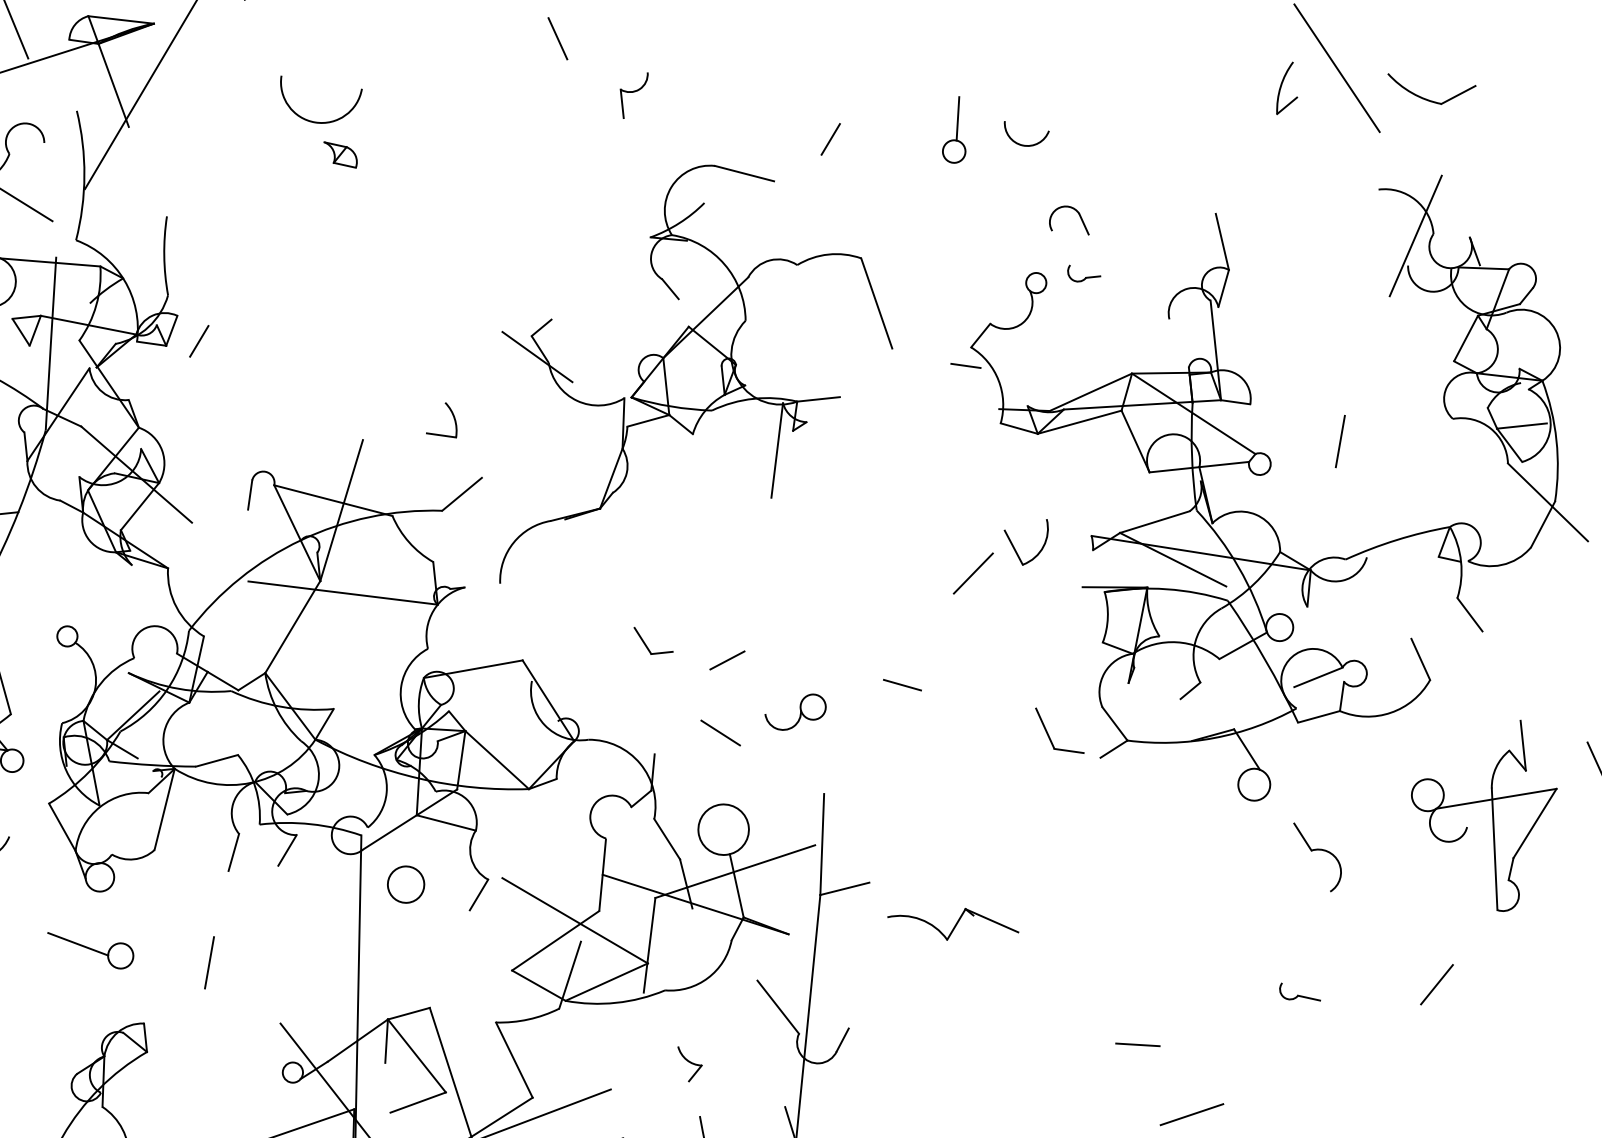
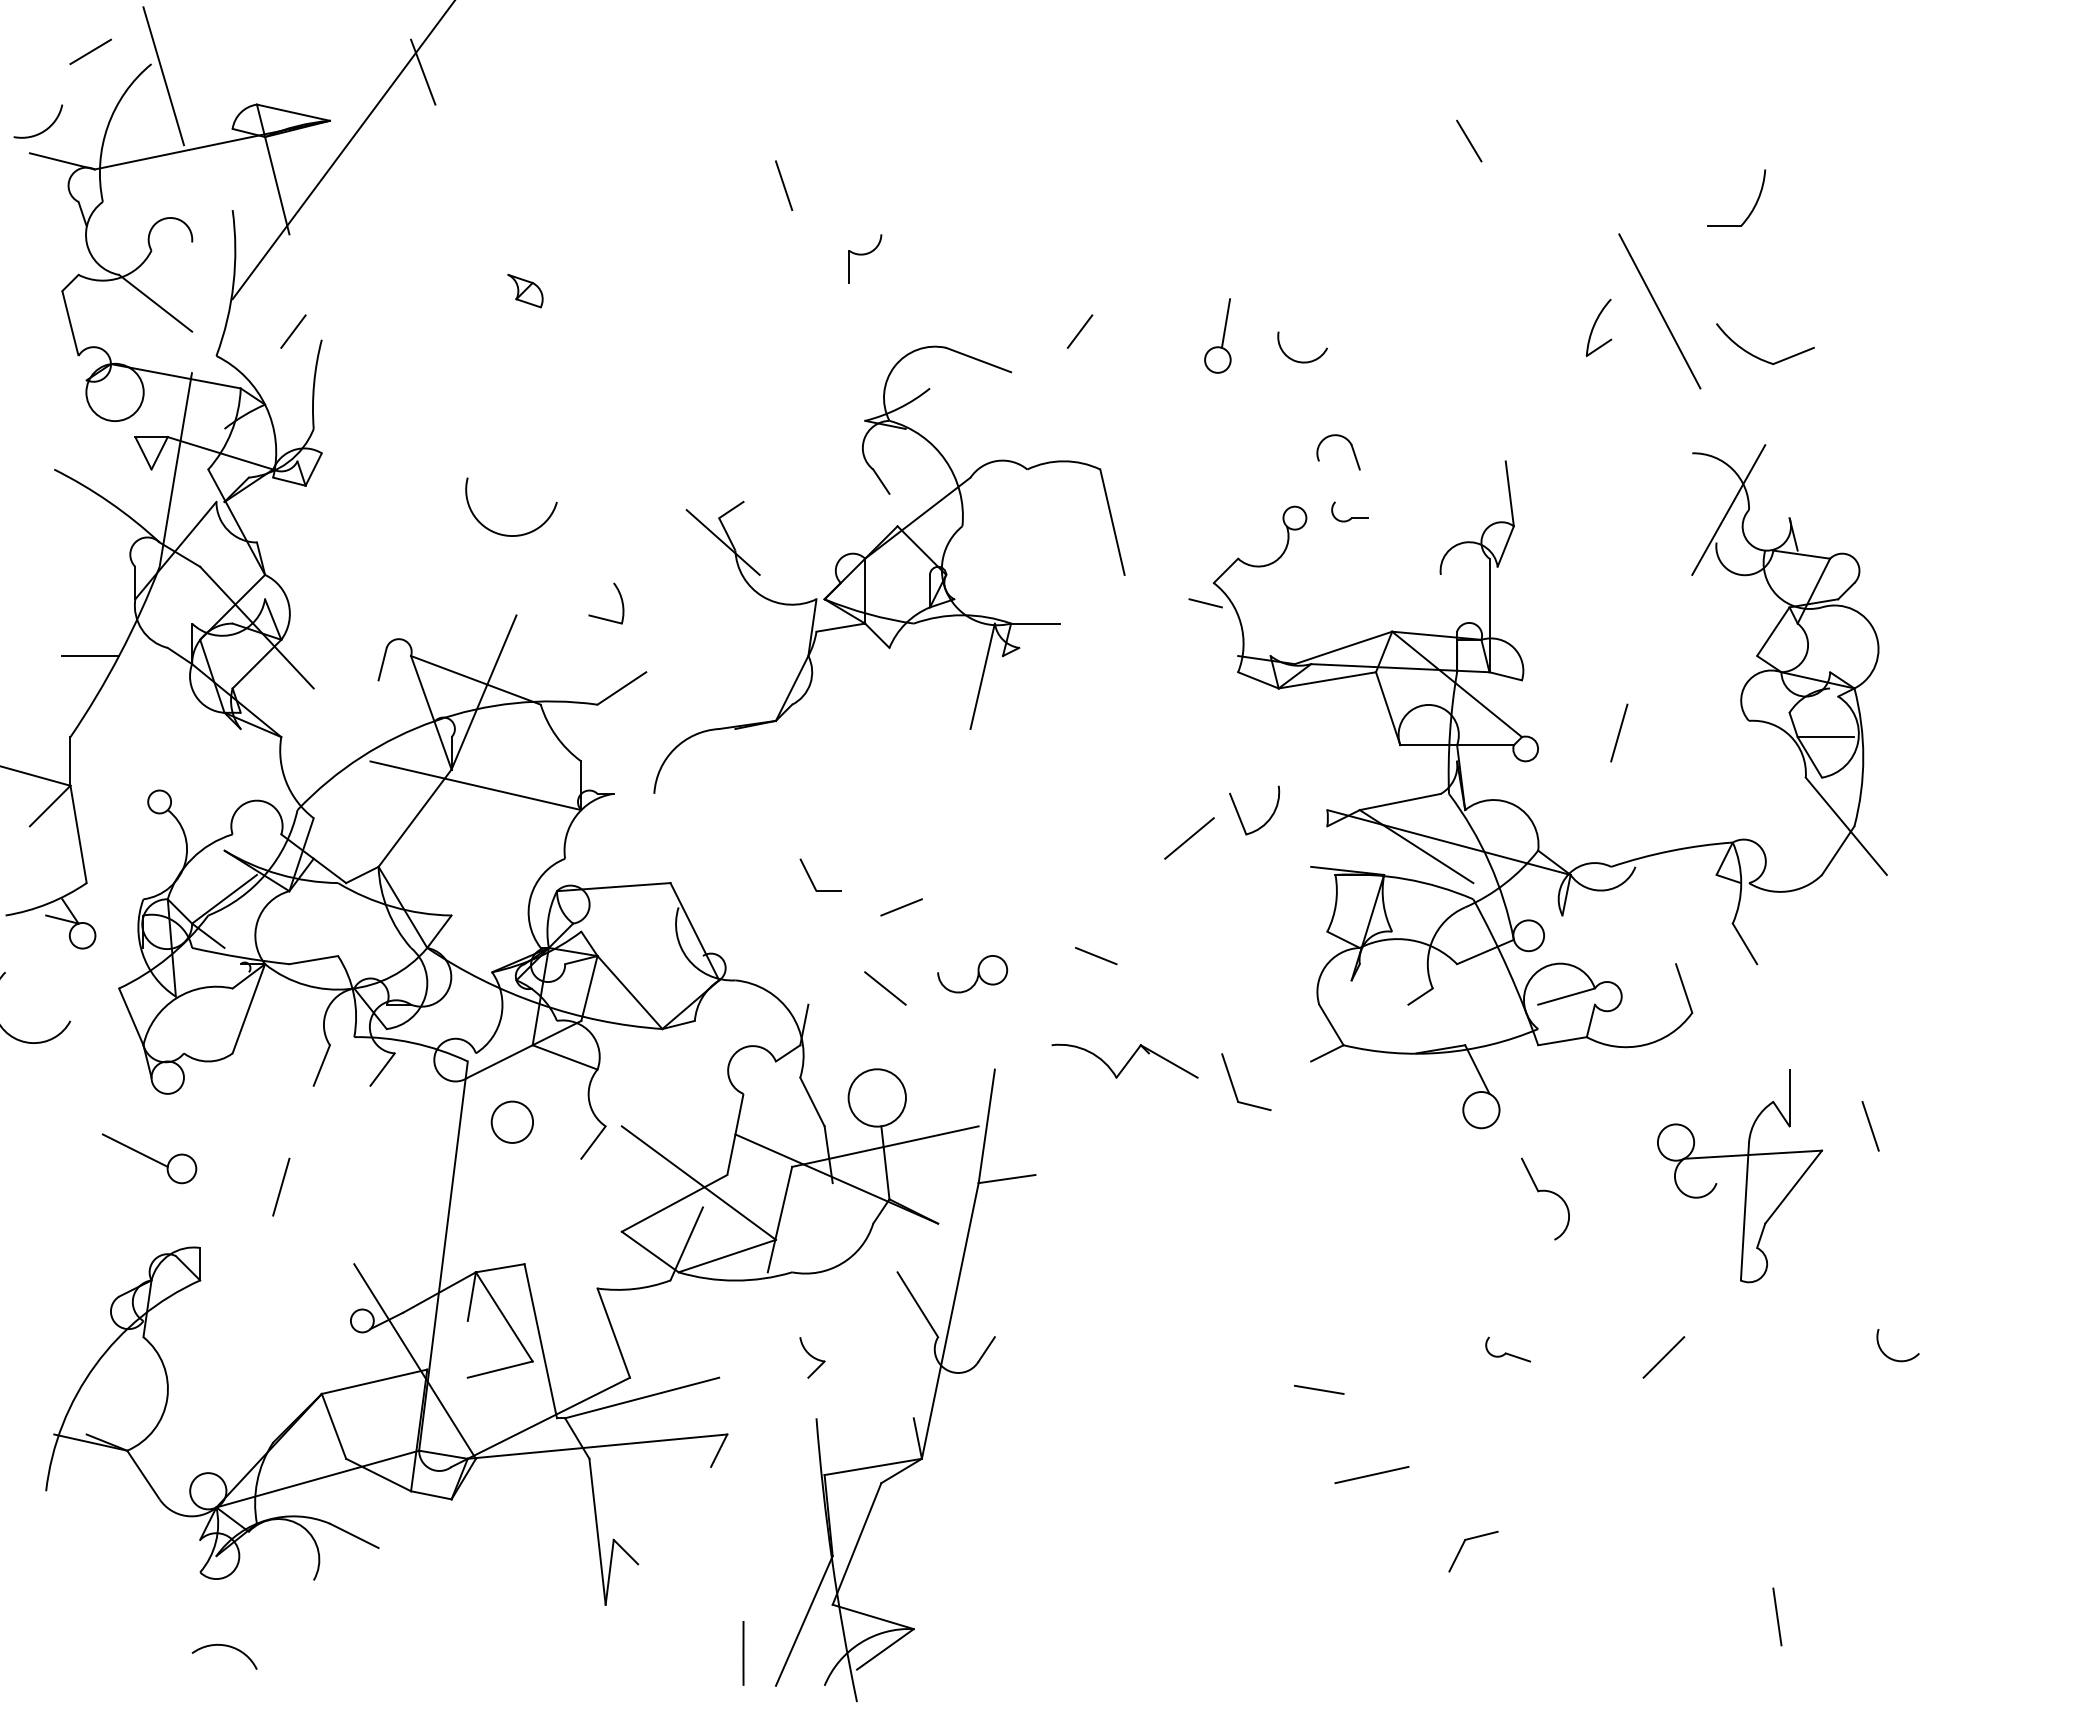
arc: (322, 121) -> (508, 534), moved
line: (199, 341) -> (293, 331), moved
part: (1048, 733) -> (1233, 1084), moved
part: (952, 923) -> (1124, 1060), moved

